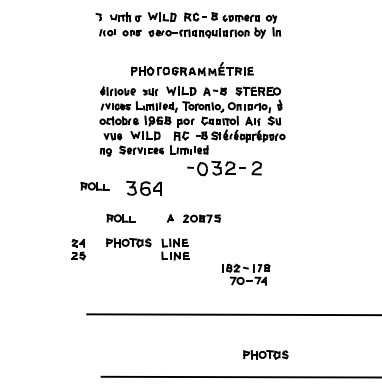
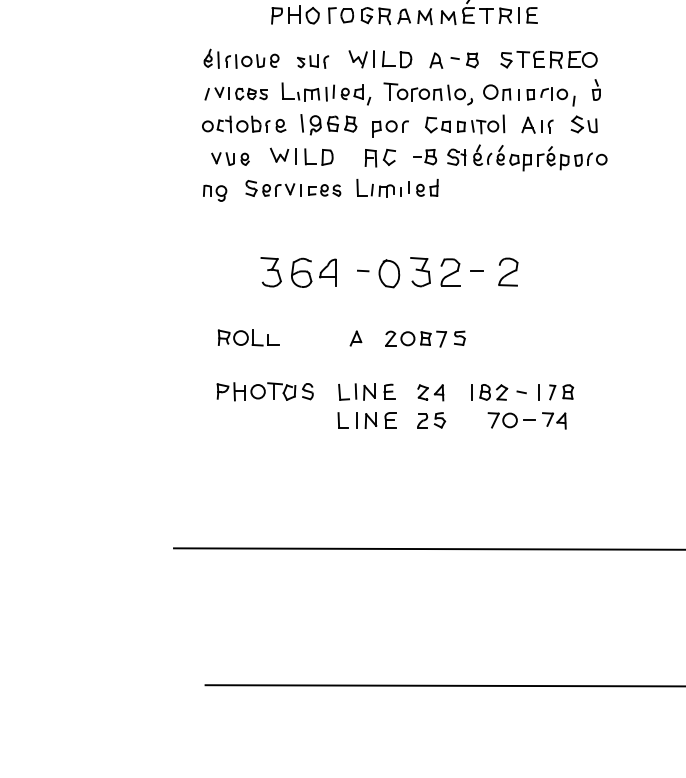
part: (224, 168) -> (437, 272), moved
part: (94, 186) -> (189, 268), removed
part: (78, 249) -> (430, 406), moved
part: (246, 274) -> (522, 406), moved
part: (265, 354) -> (564, 636), removed

